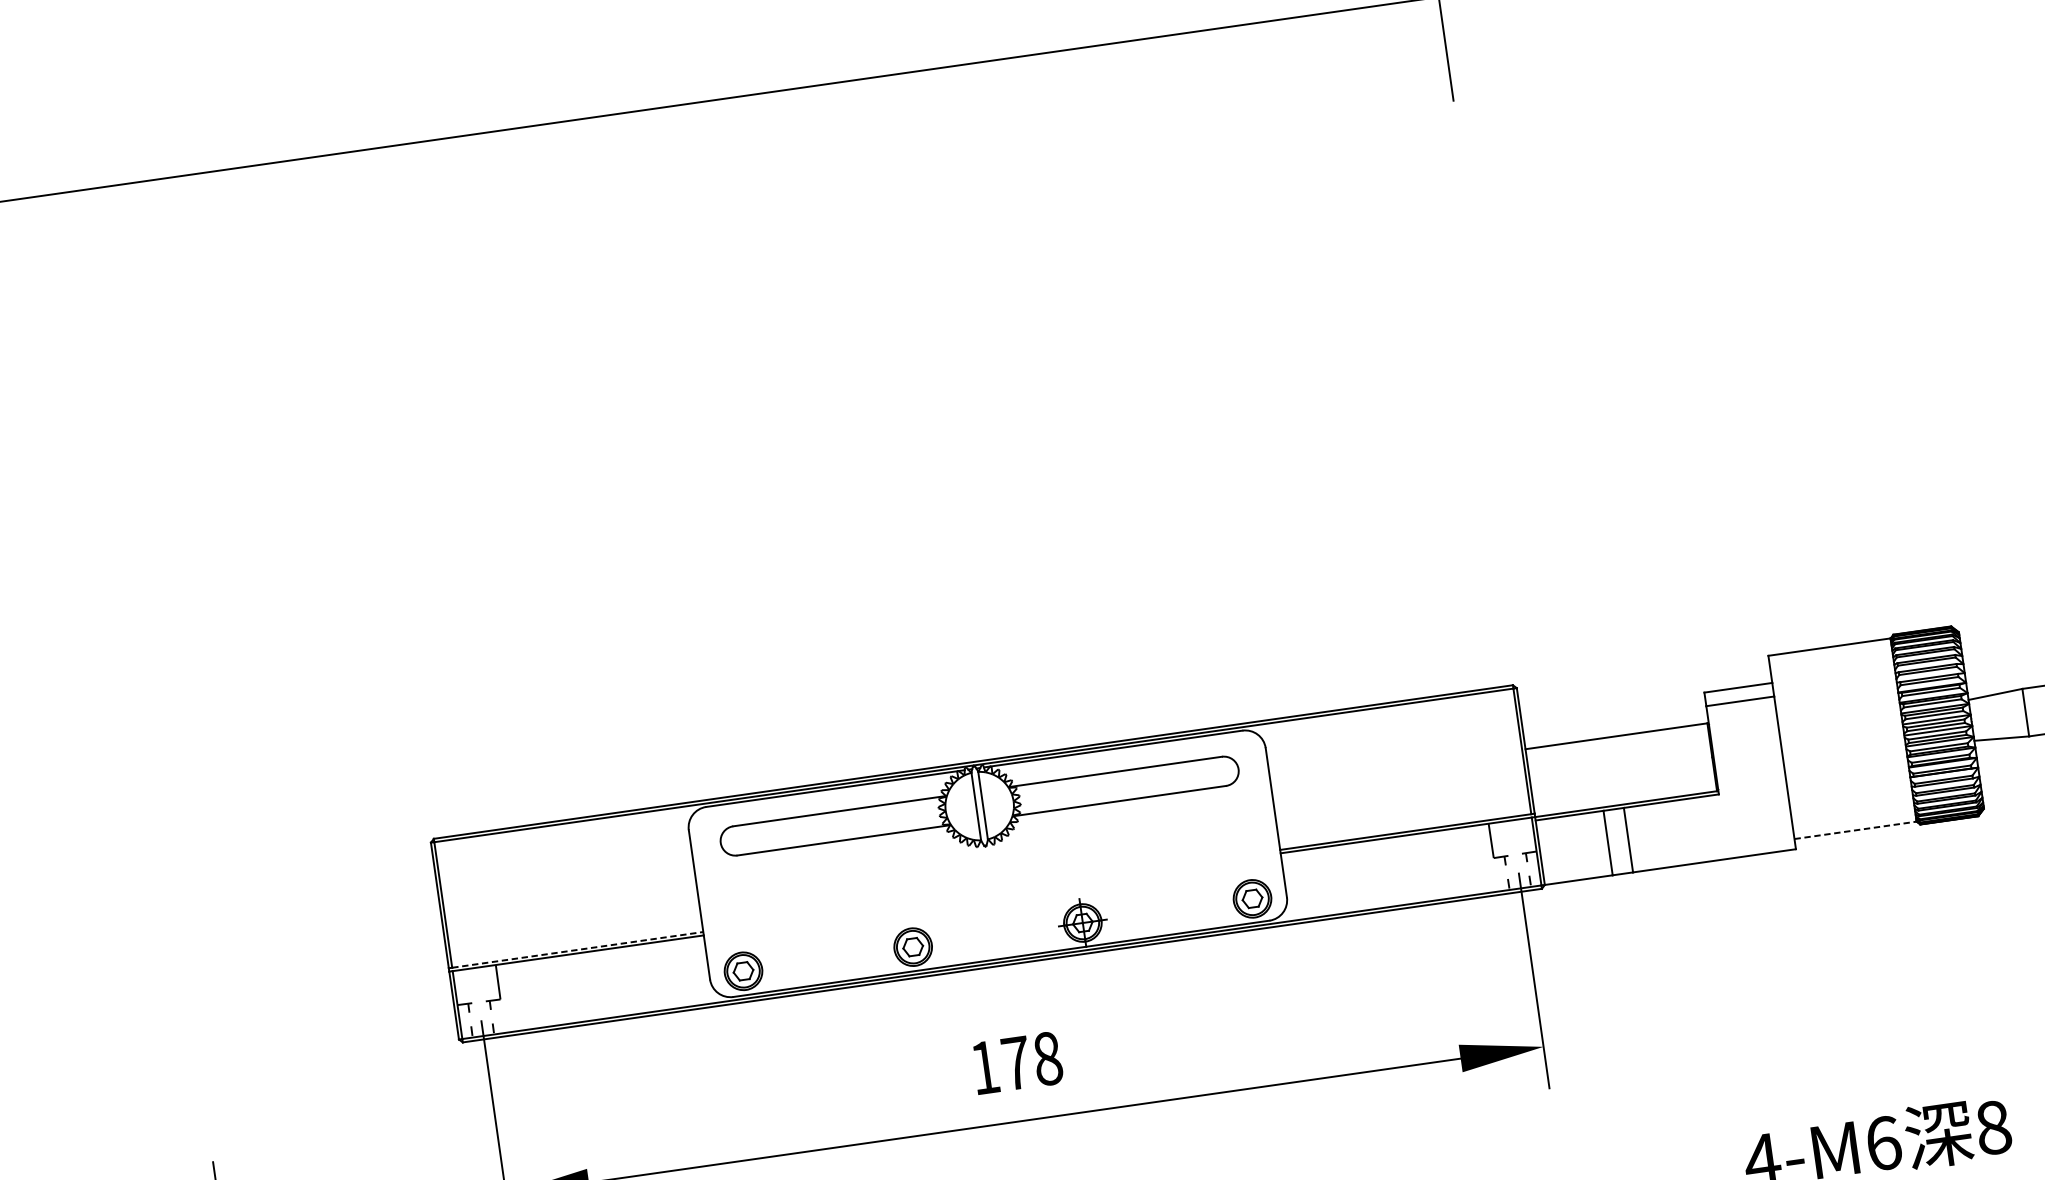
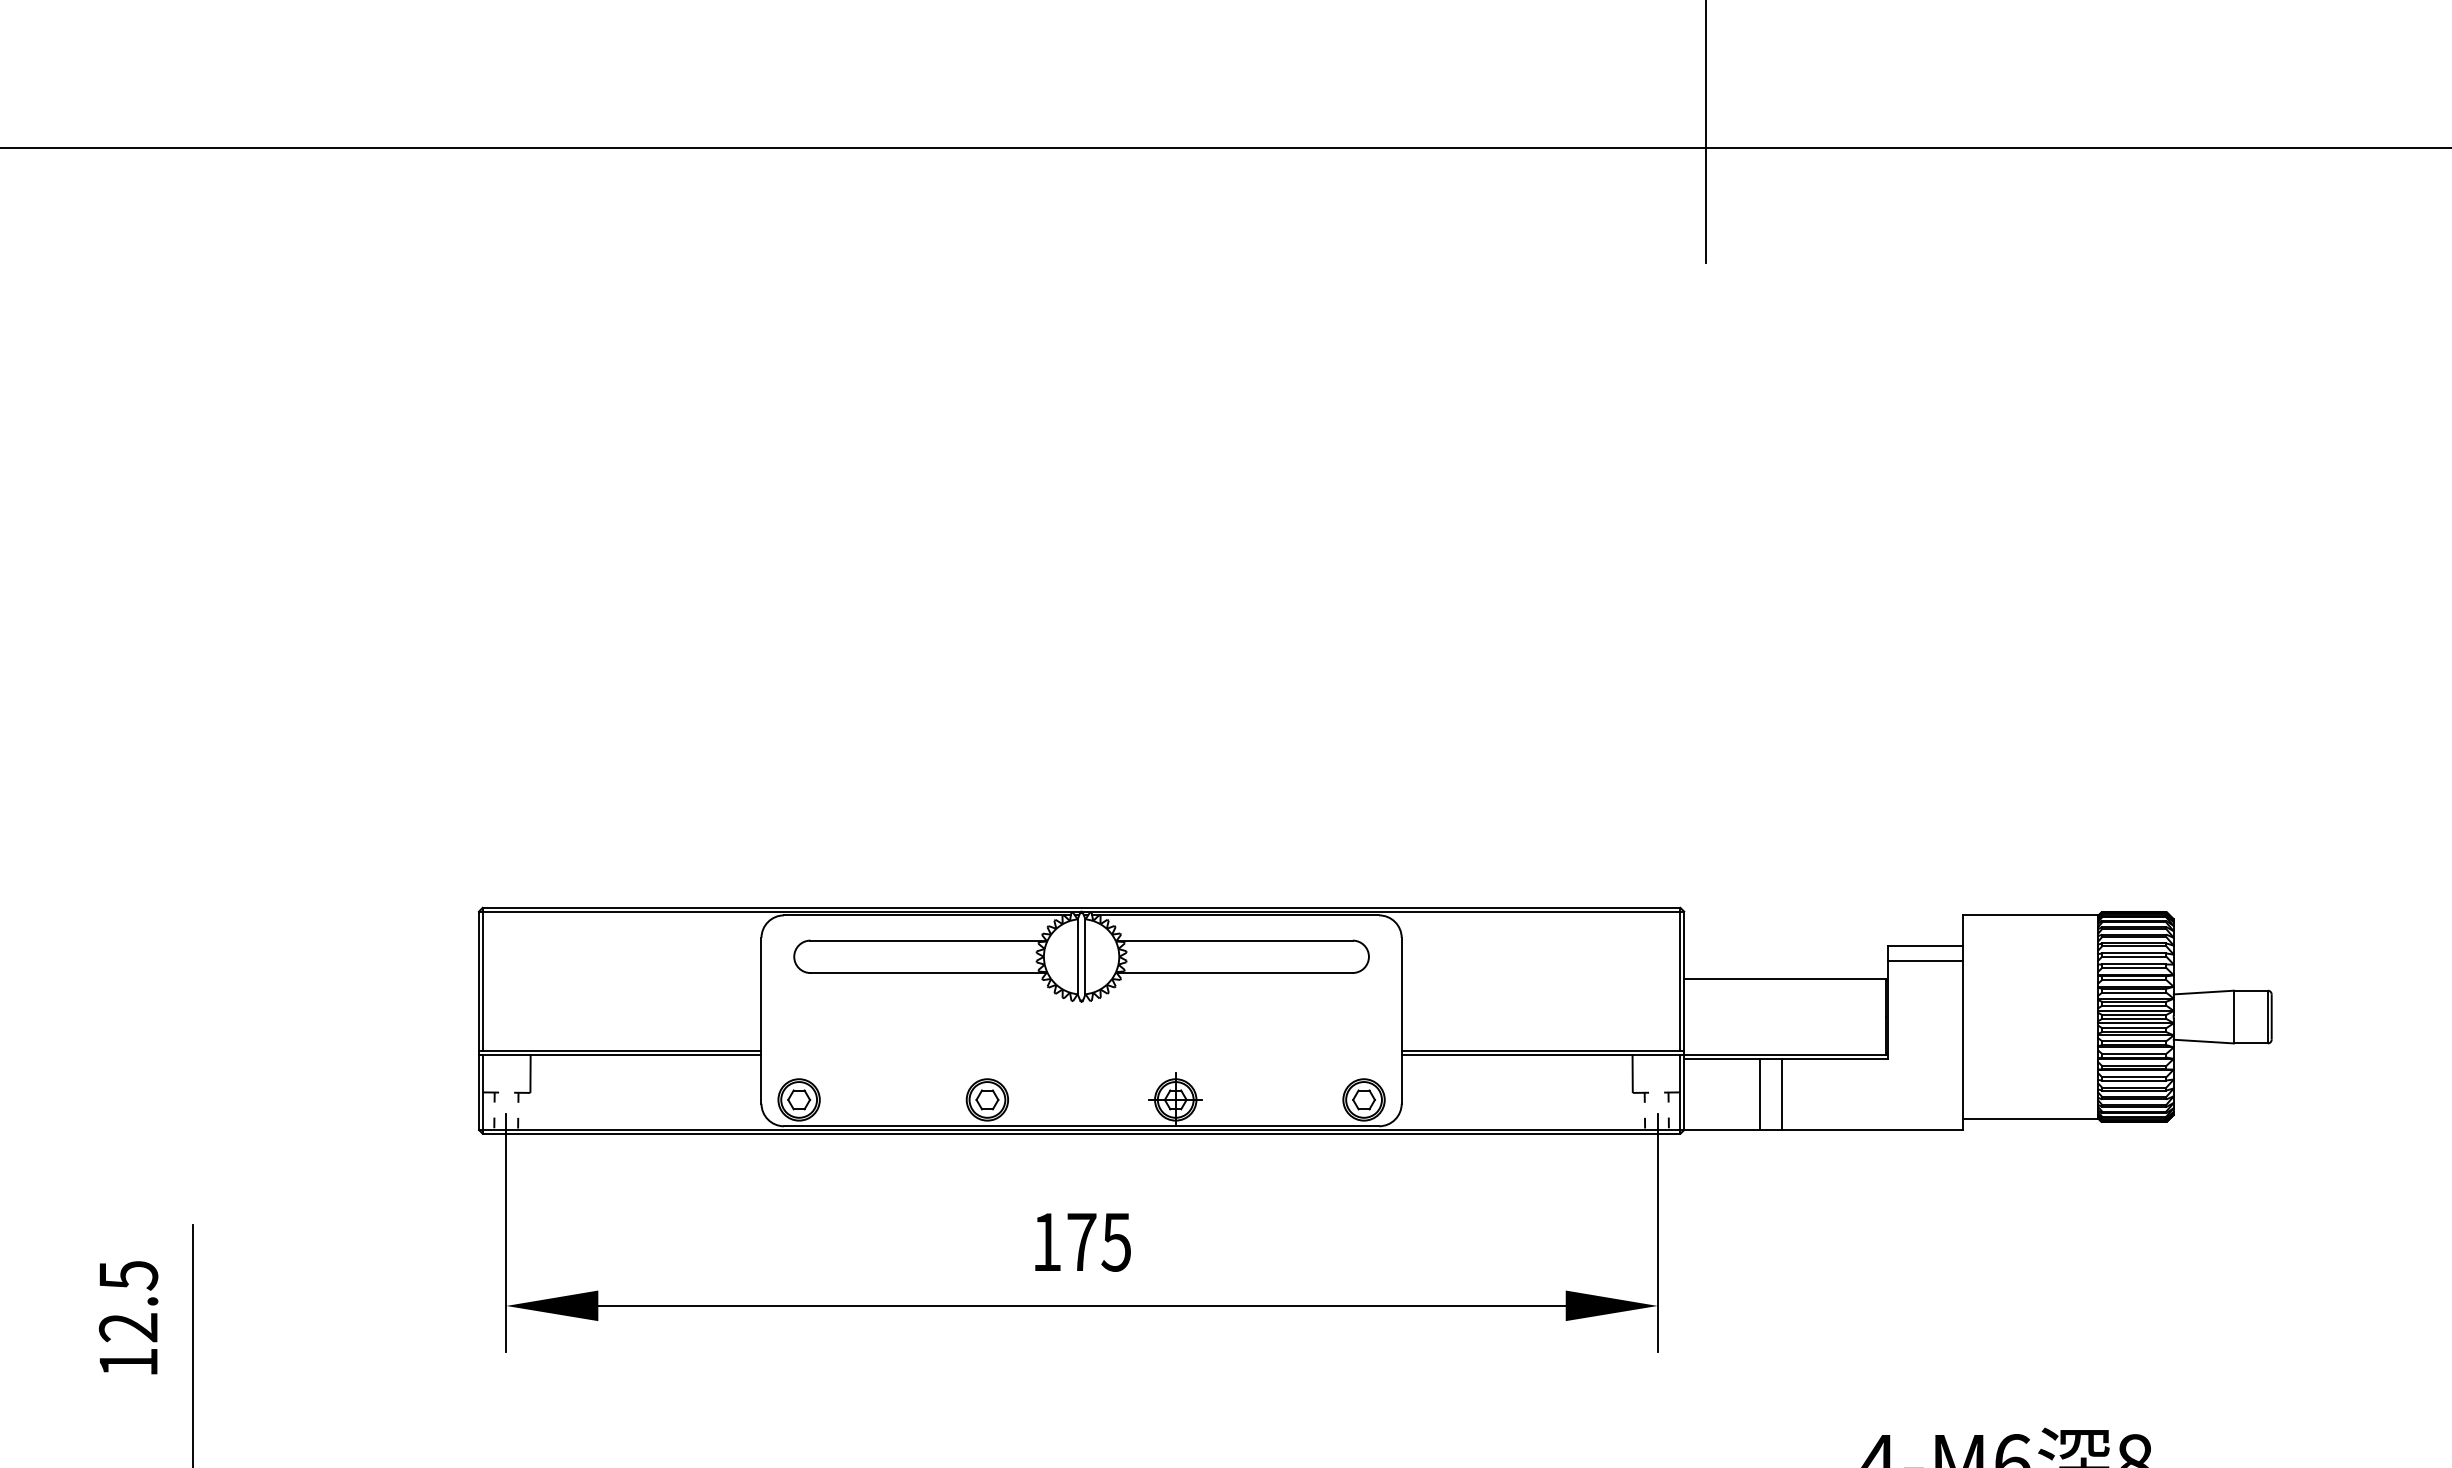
line: (1855, 830) -> (2030, 1118), dashed -> solid
line: (578, 949) -> (622, 1050), dashed -> solid
text: (1047, 1058) -> (1116, 1241), 178 -> 175

